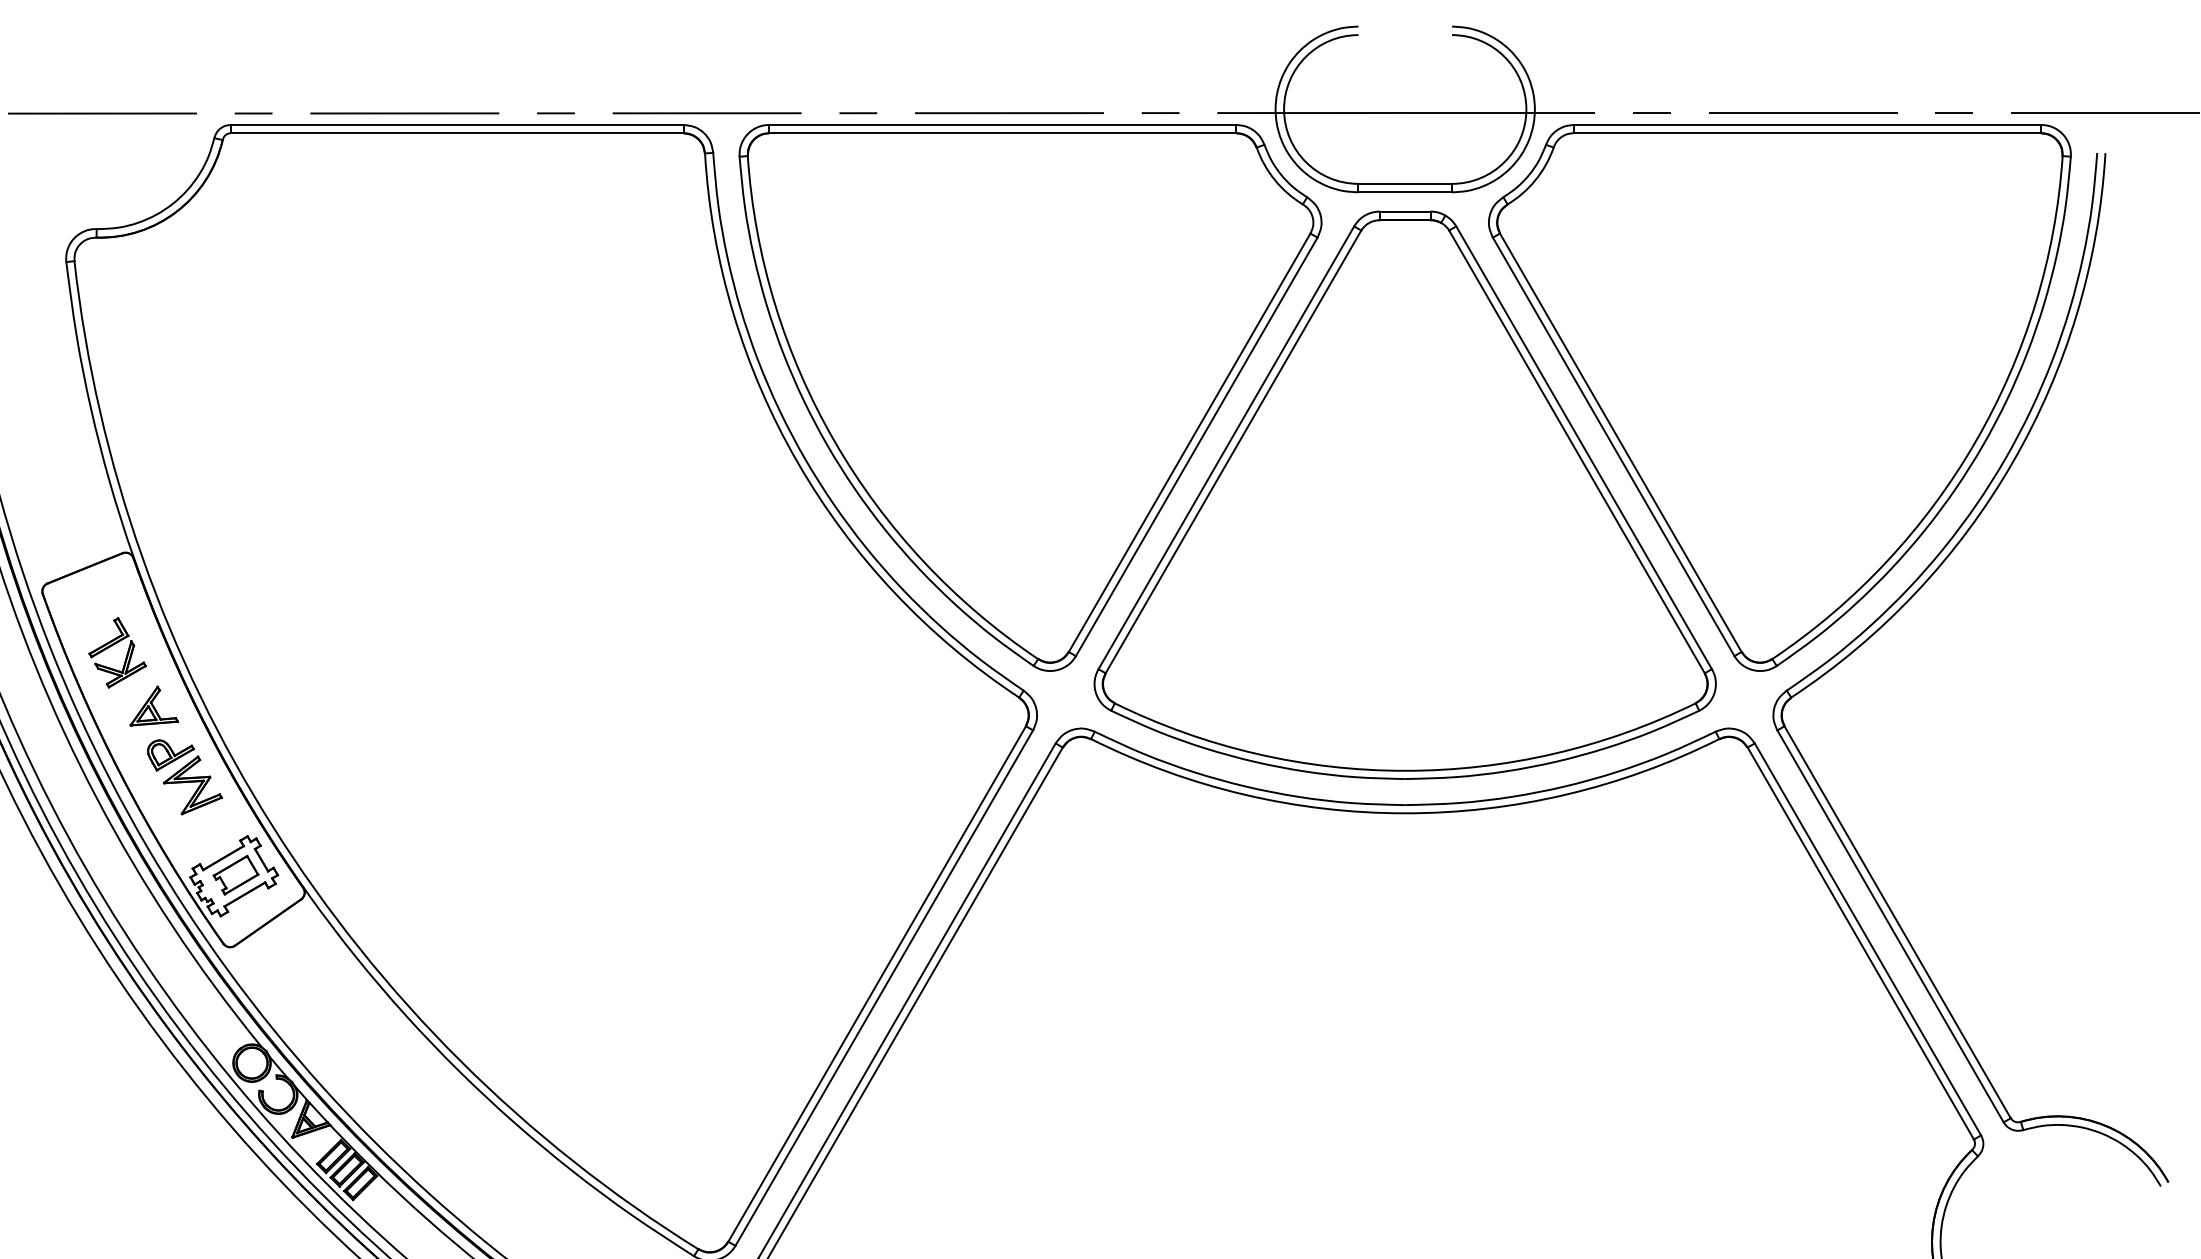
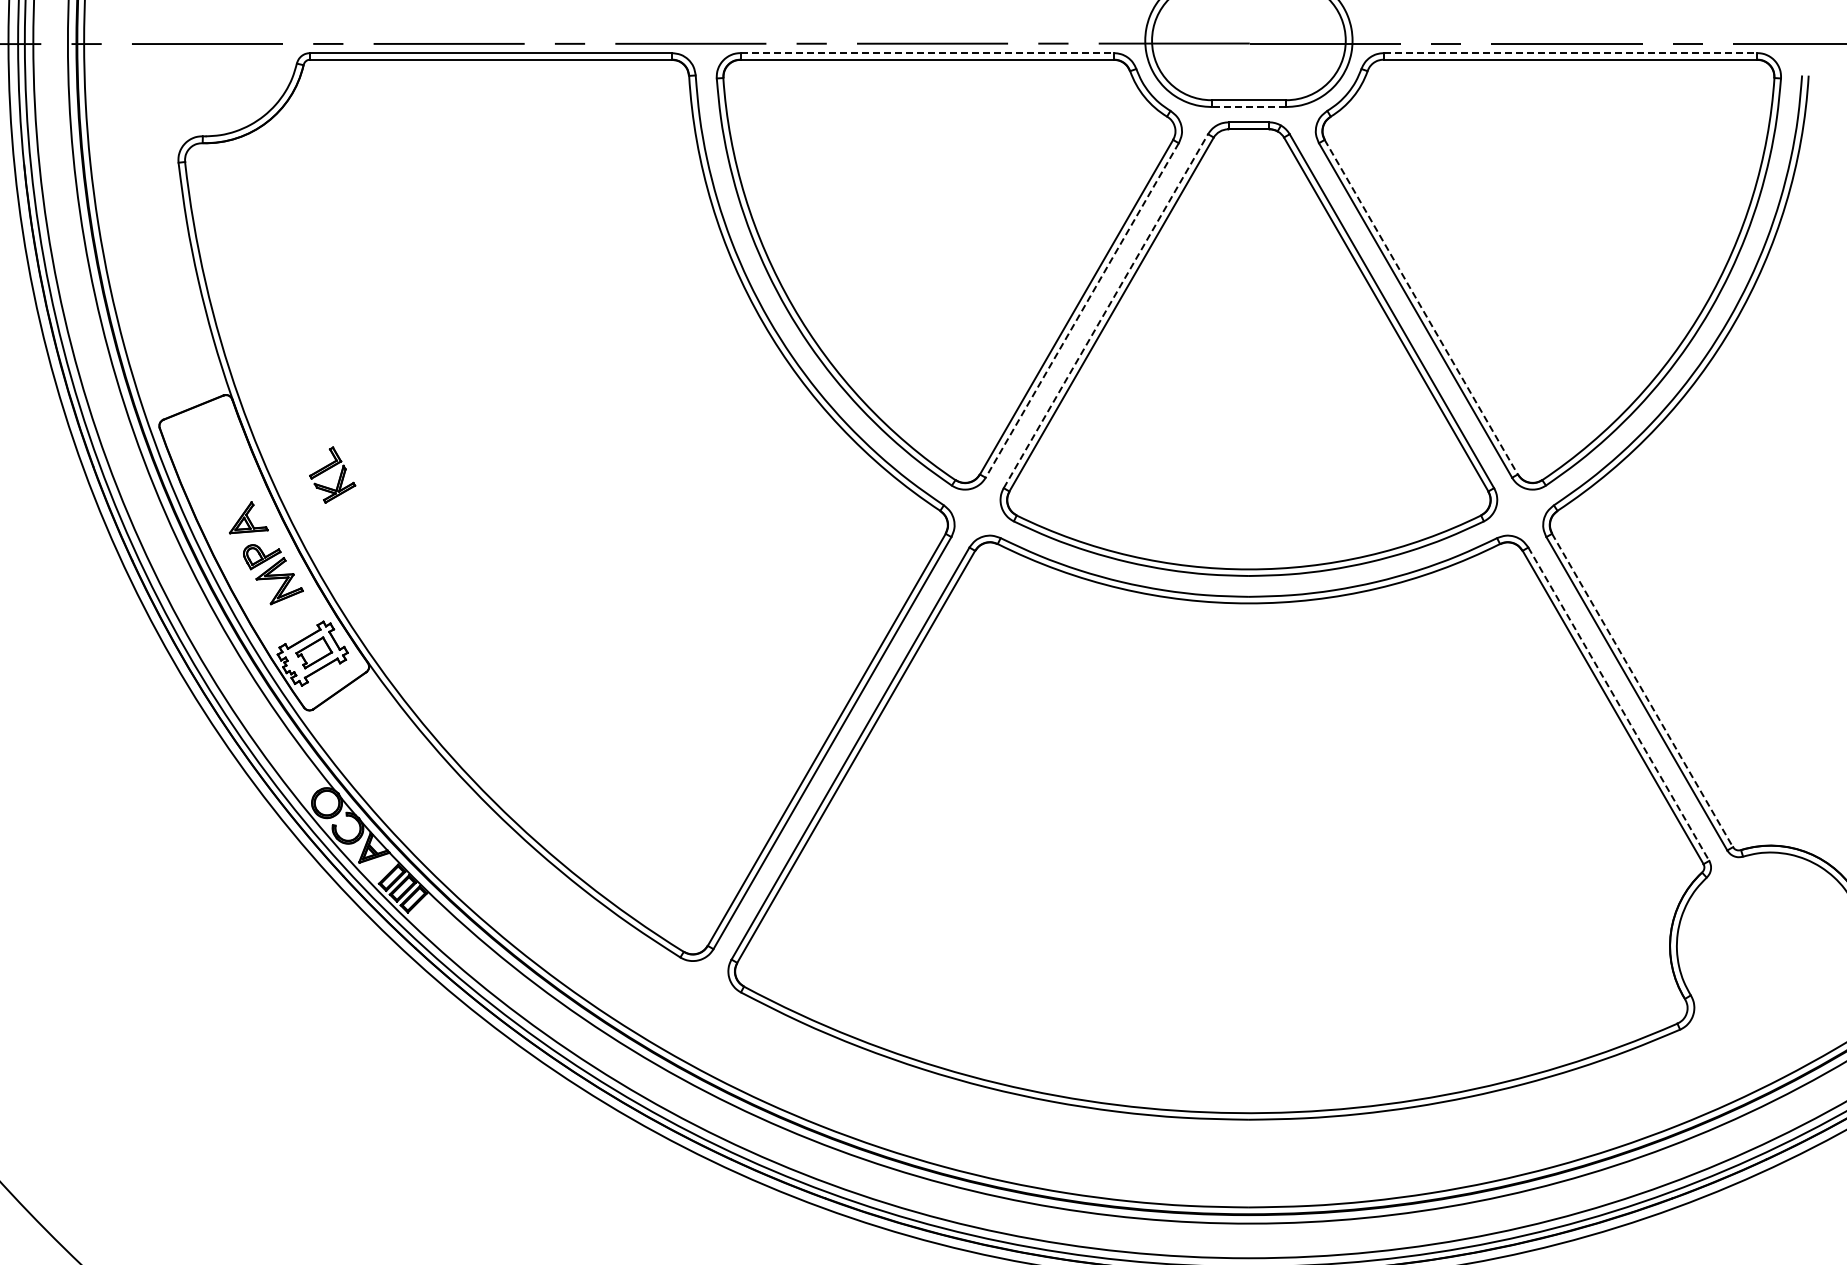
line: (1003, 125) -> (927, 53), solid -> dashed
line: (1807, 125) -> (1570, 53), solid -> dashed
line: (1404, 192) -> (1248, 107), solid -> dashed
line: (1621, 443) -> (1421, 307), solid -> dashed
line: (1197, 446) -> (1082, 310), solid -> dashed
line: (1227, 446) -> (1106, 310), solid -> dashed
part: (117, 652) -> (332, 474), moved
line: (1897, 922) -> (1642, 690), solid -> dashed
line: (1867, 939) -> (1618, 704), solid -> dashed

